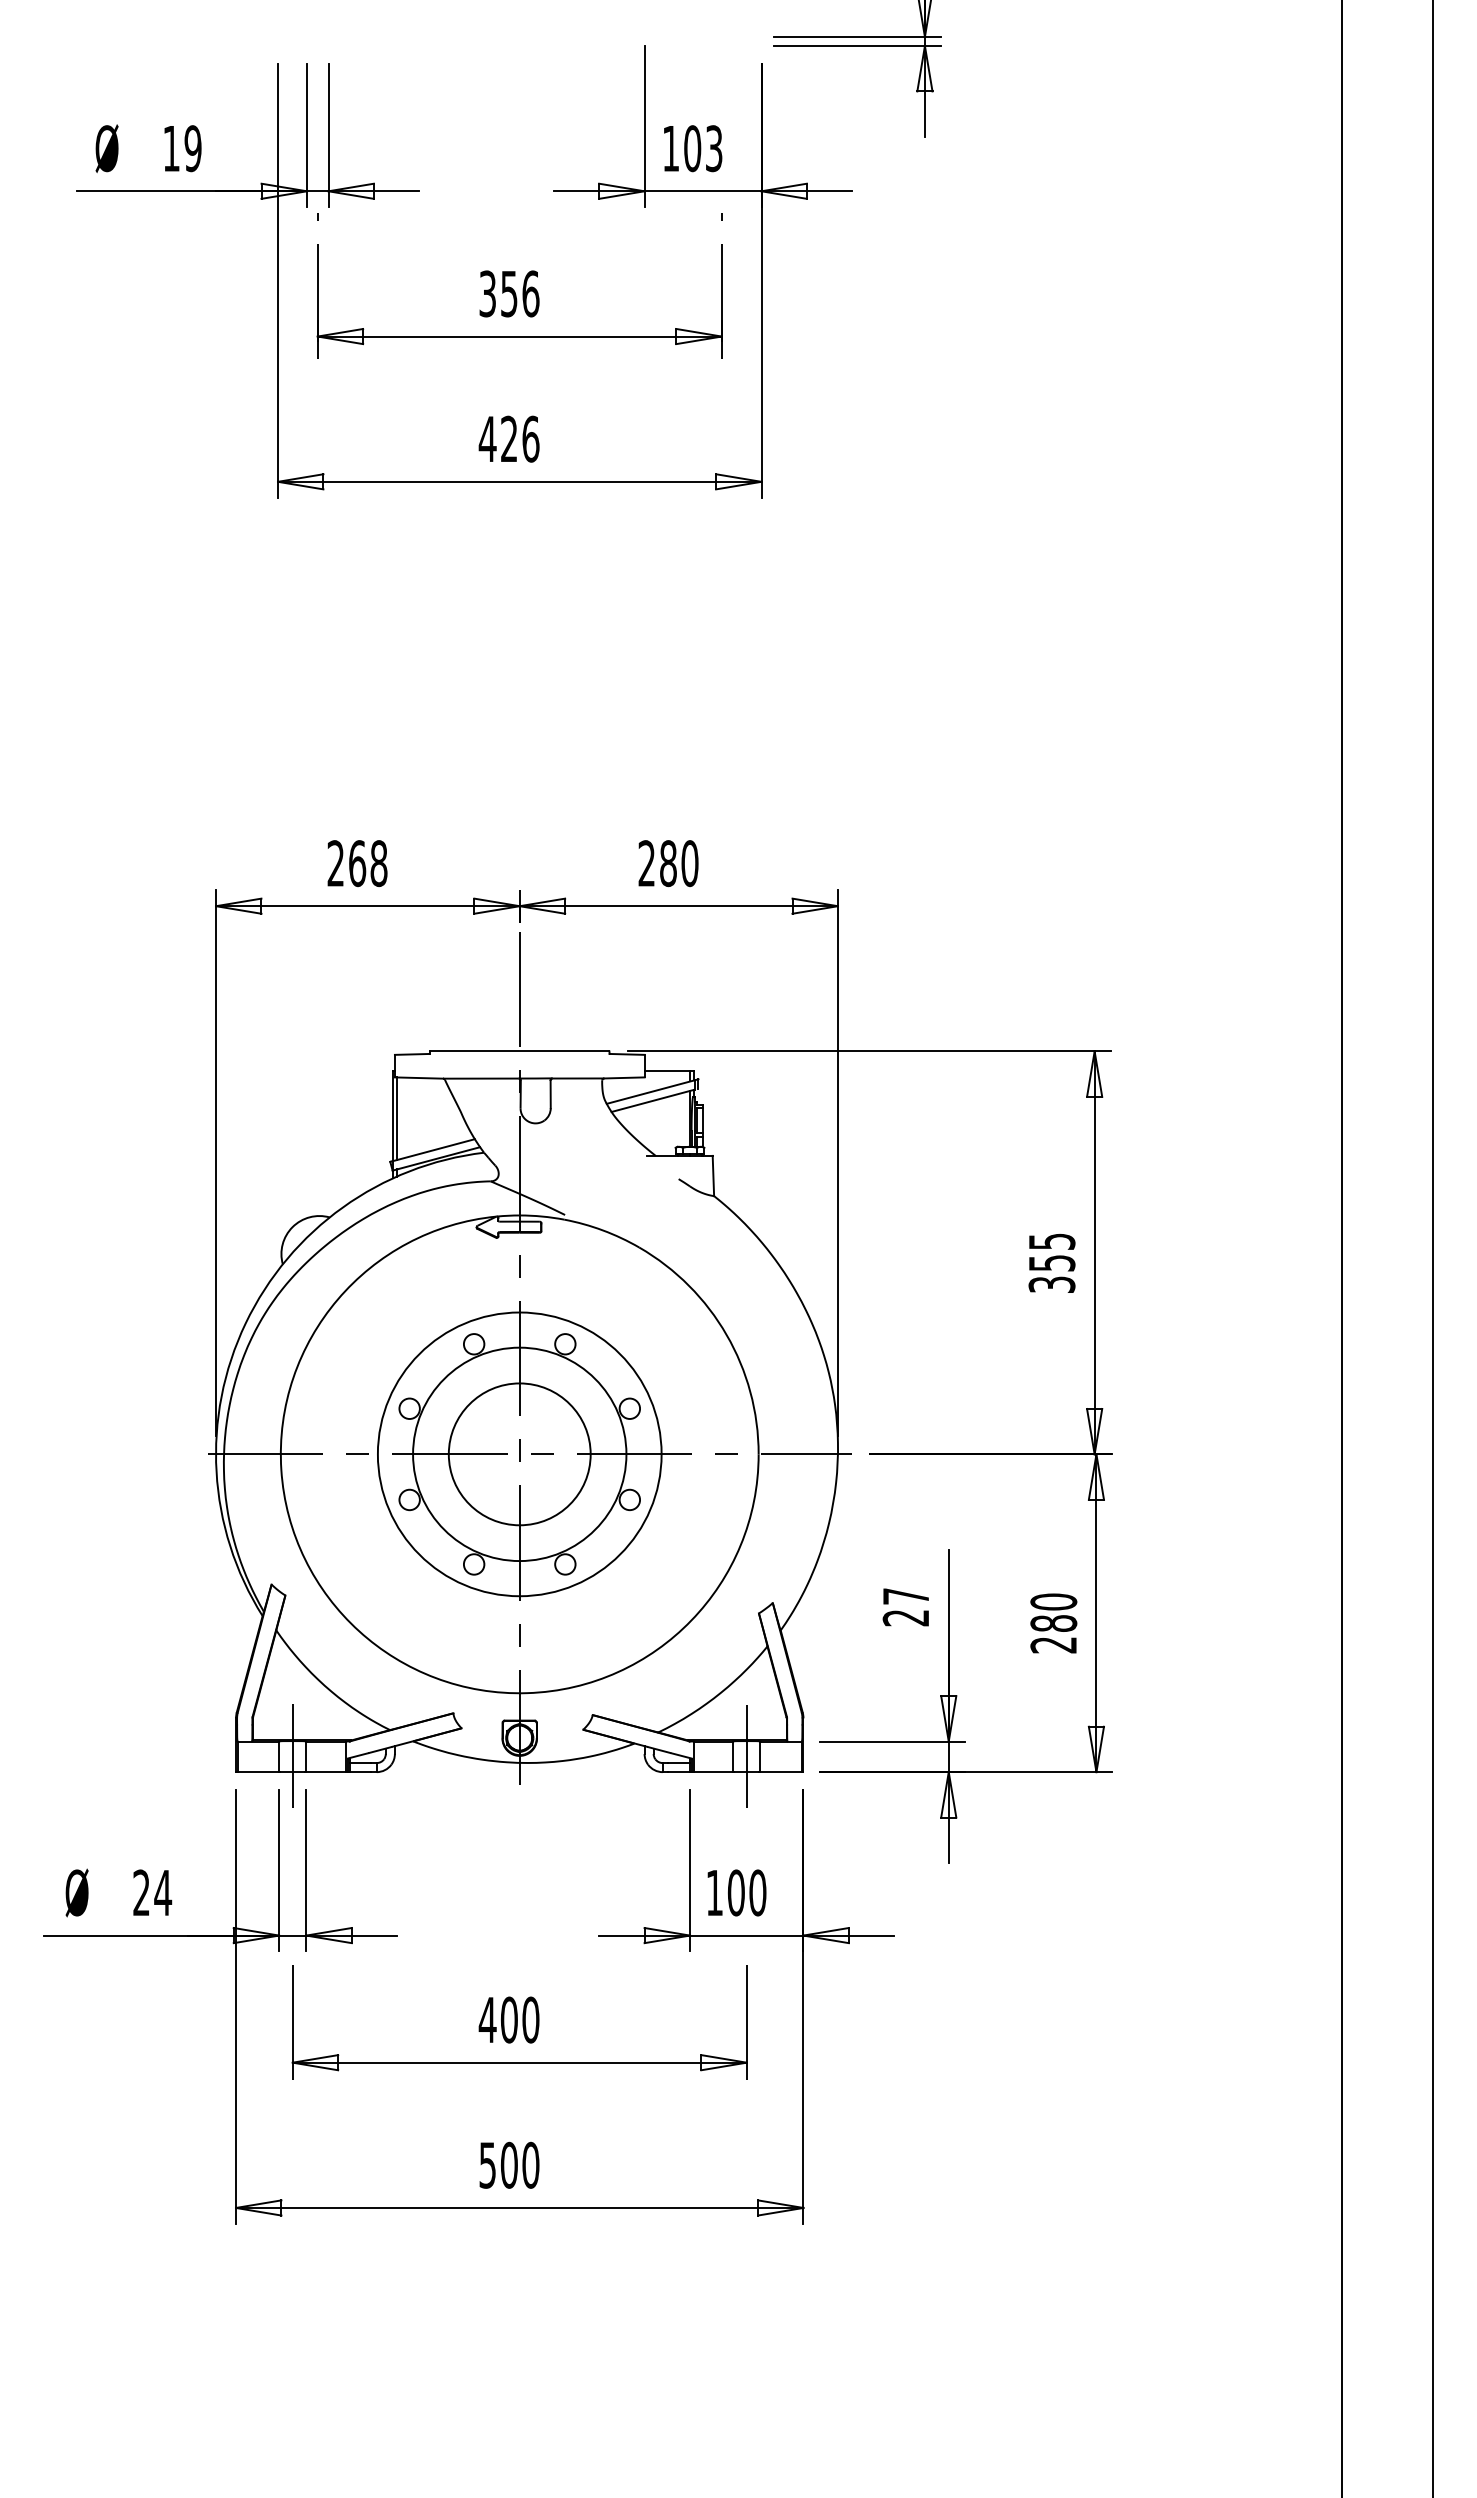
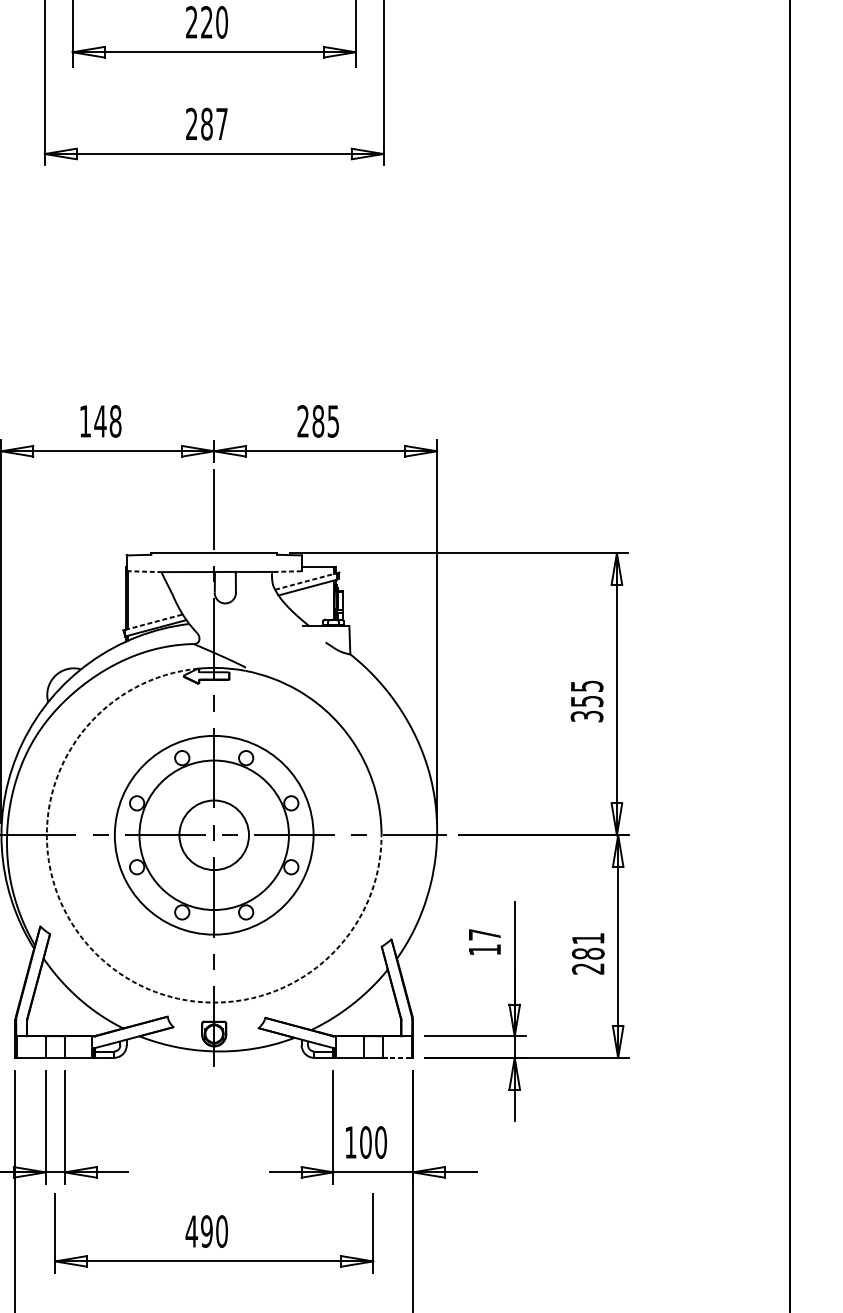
text: (509, 293) -> (207, 22), 356 -> 220
text: (508, 438) -> (206, 123), 426 -> 287
text: (346, 863) -> (92, 421), 268 -> 148
text: (689, 863) -> (333, 421), 280 -> 285
line: (623, 1077) -> (286, 571), solid -> dashed
line: (419, 1078) -> (143, 571), solid -> dashed
line: (651, 1091) -> (306, 581), solid -> dashed
line: (433, 1150) -> (153, 622), solid -> dashed
circle: (519, 1454) -> (214, 835), size x0.7
text: (1053, 1601) -> (588, 938), 280 -> 281
text: (905, 1618) -> (484, 950), 27 -> 17
arc: (359, 1631) -> (101, 959), solid -> dashed
line: (292, 1756) -> (55, 1046), removed
line: (746, 1756) -> (373, 1046), removed
line: (781, 1772) -> (397, 1058), solid -> dashed
text: (508, 2019) -> (206, 1231), 400 -> 490

